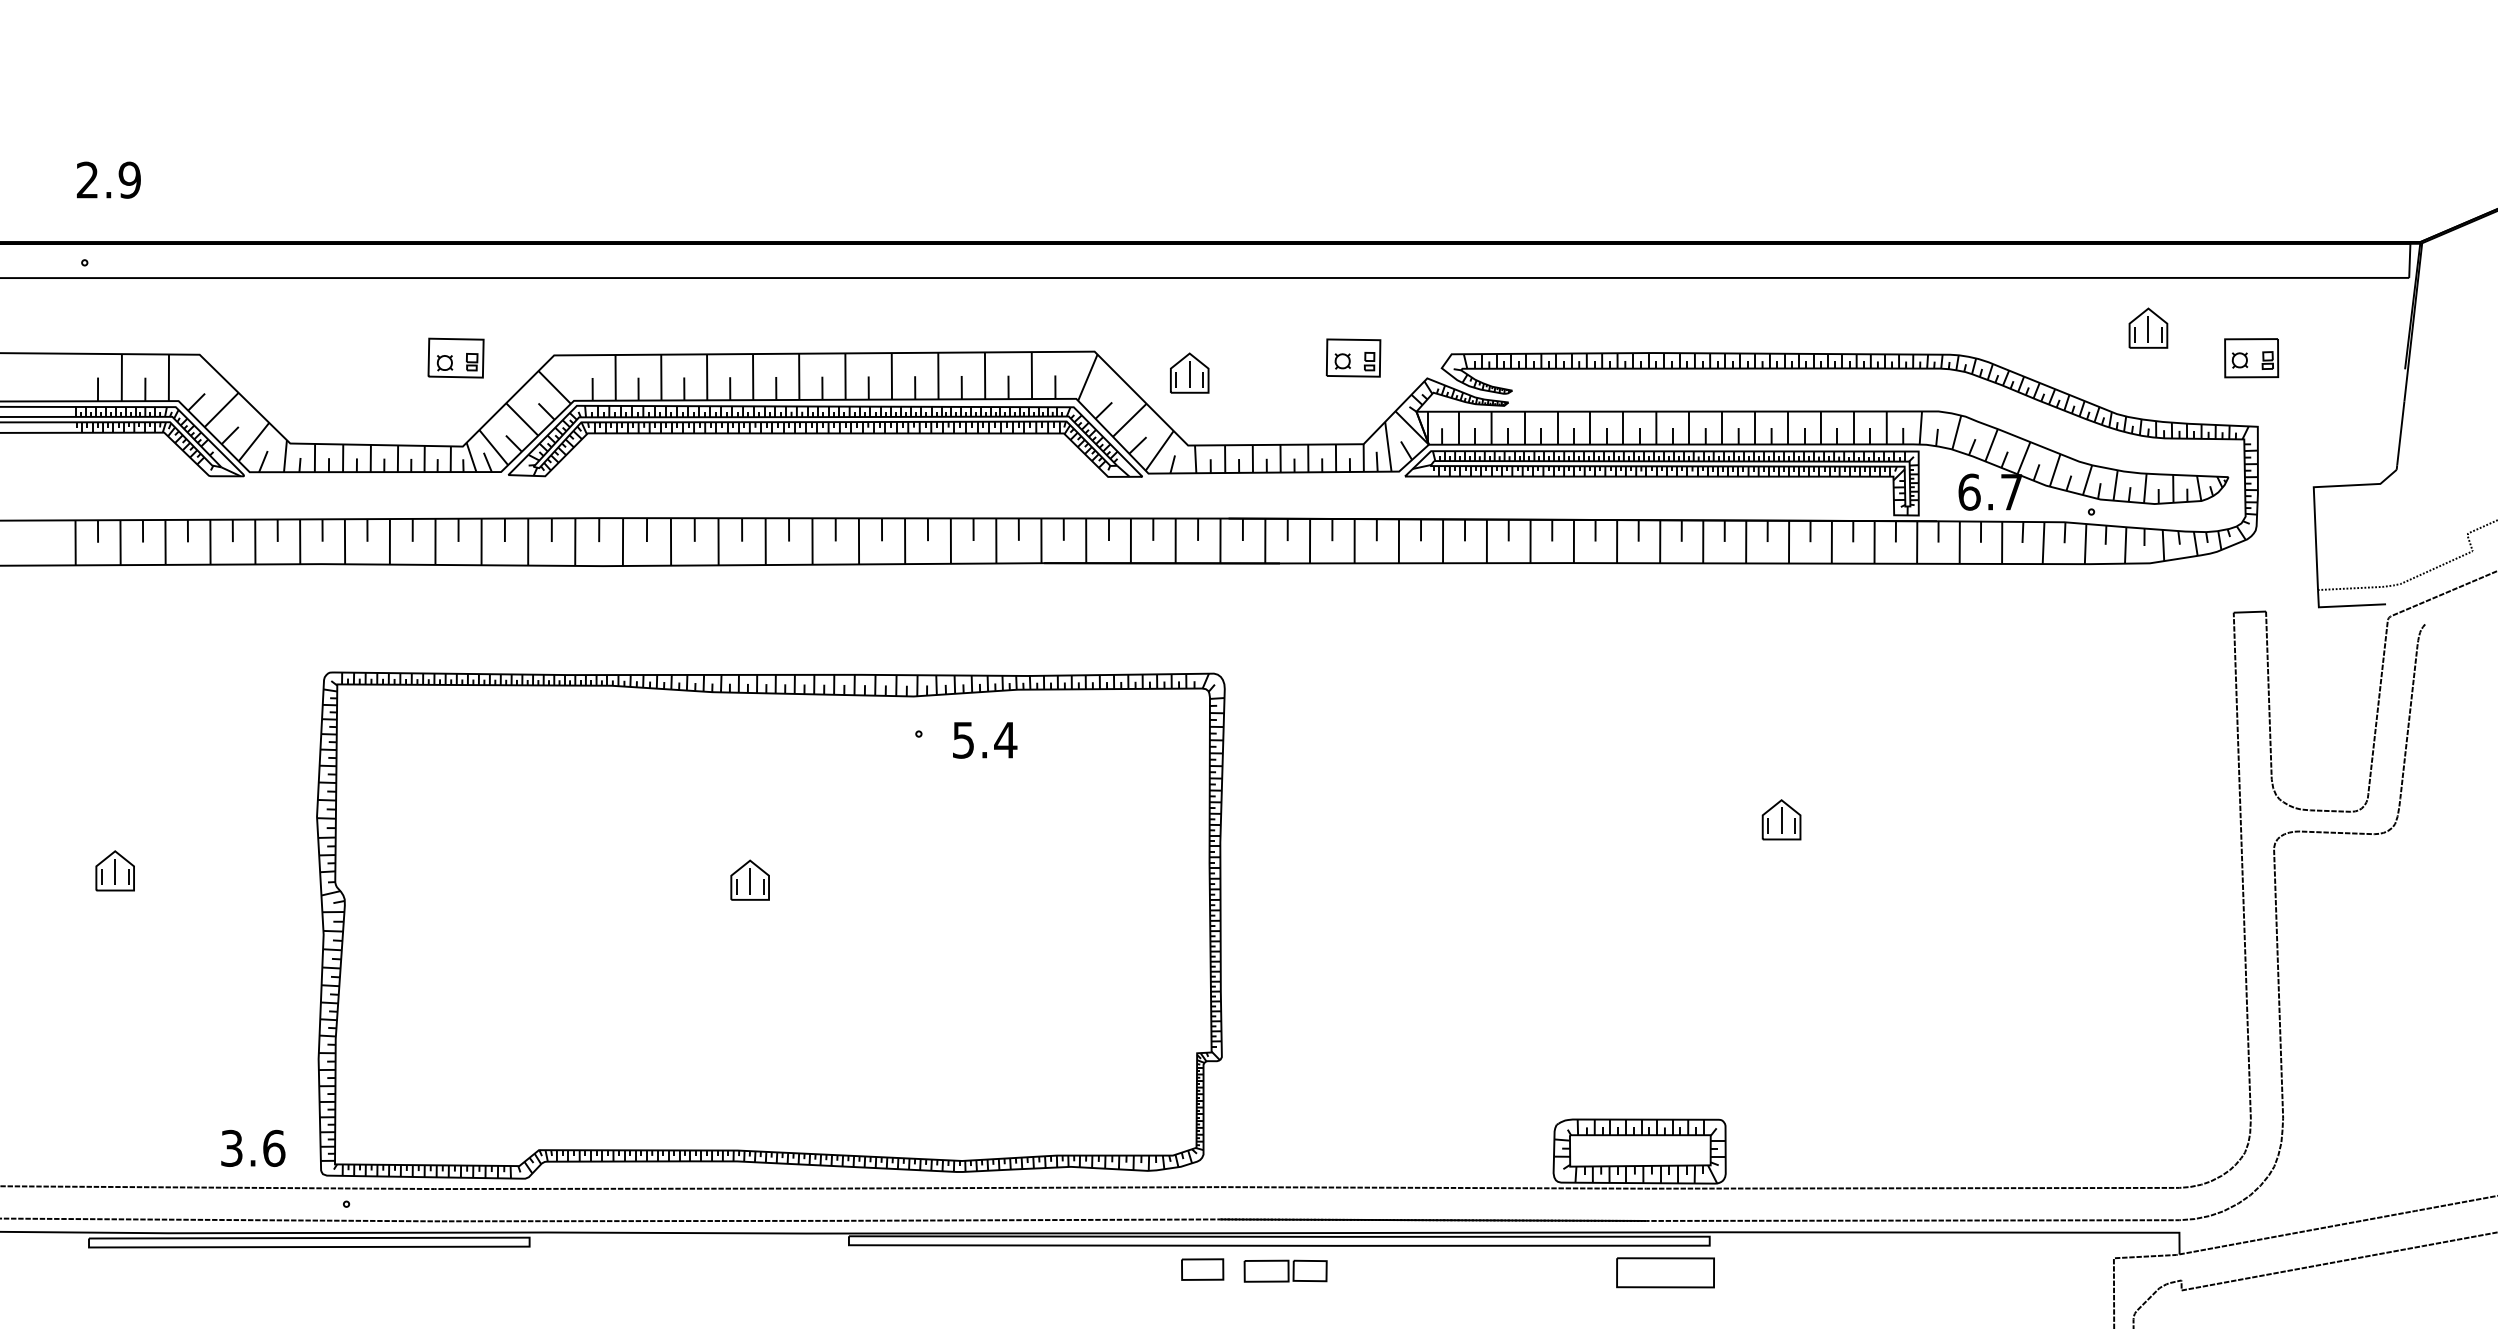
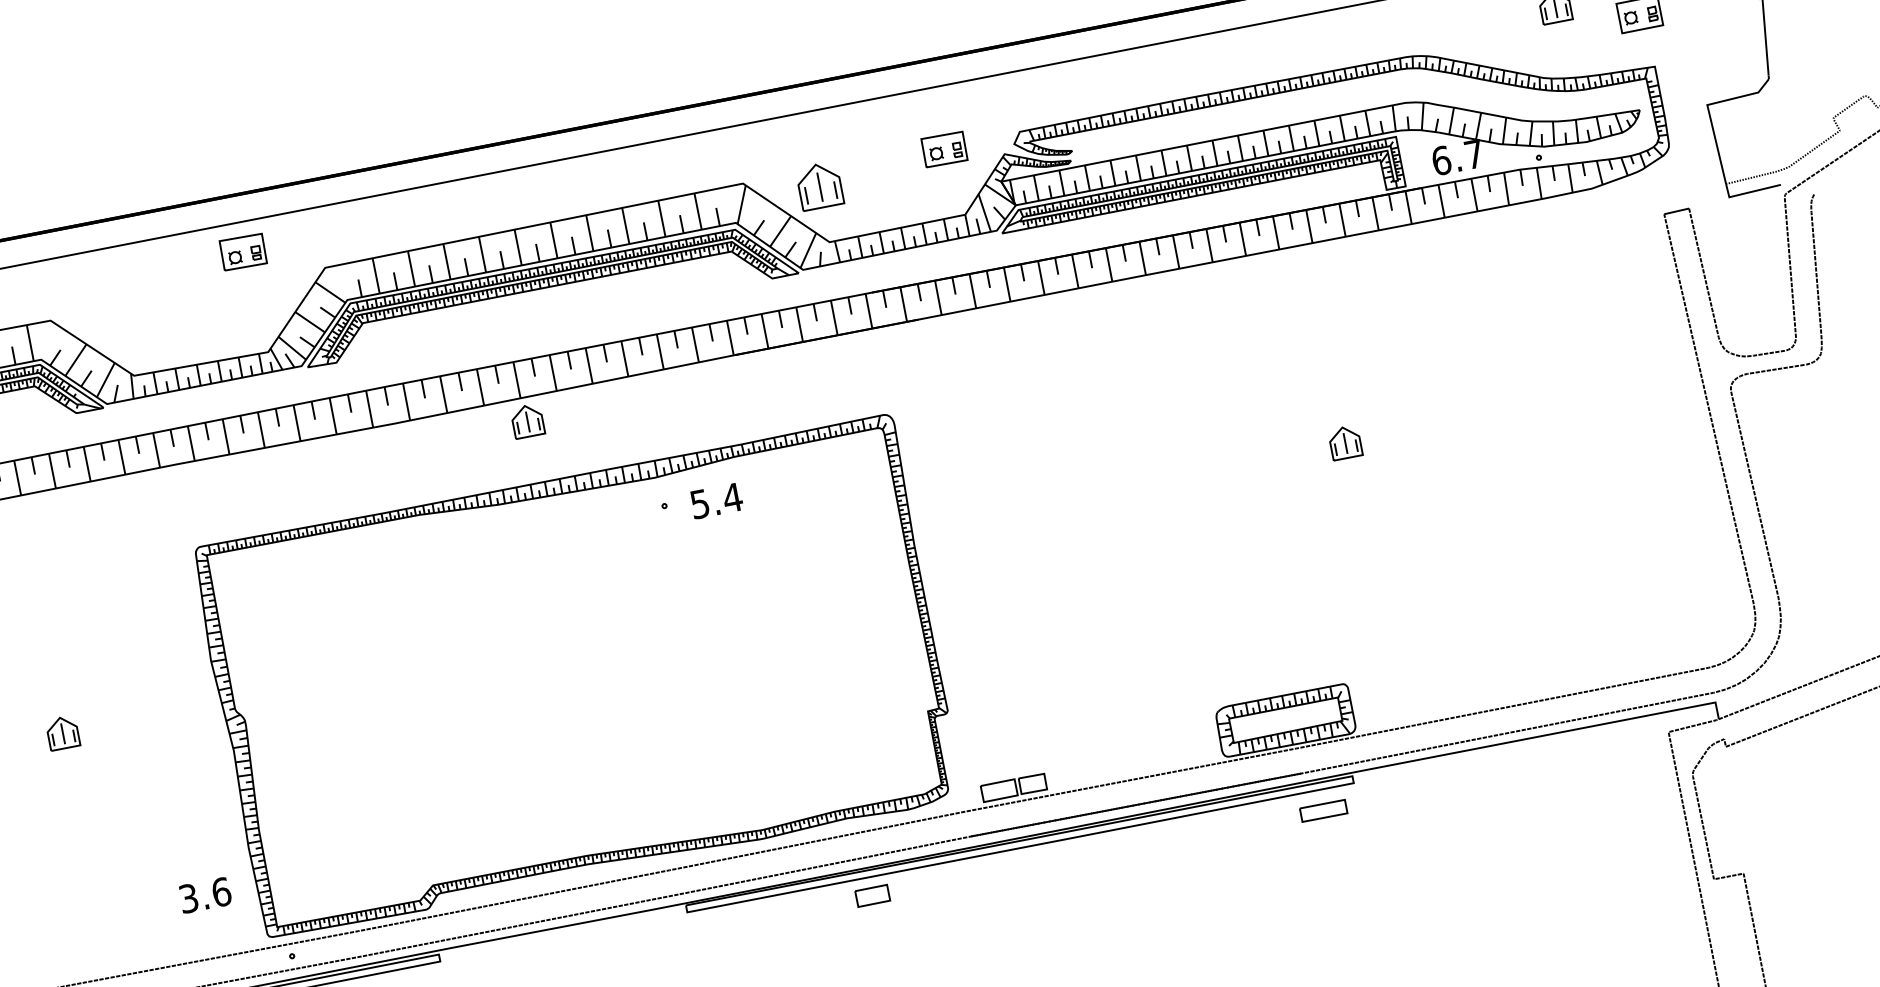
part: (455, 357) -> (242, 251), moved
part: (1189, 372) -> (819, 185), size x1.4
part: (749, 879) -> (527, 420), moved
text: (253, 1147) -> (205, 894), moved
part: (1202, 1269) -> (872, 895), moved
part: (1285, 1270) -> (1013, 787), moved
part: (1665, 1272) -> (1323, 810), size x0.6

